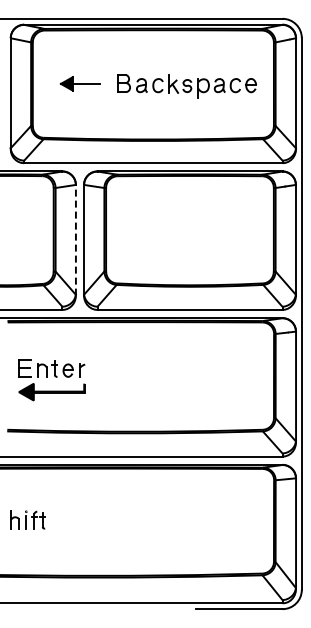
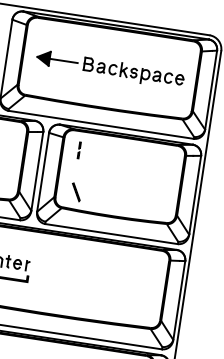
part: (80, 83) -> (57, 59), size x1.43
line: (128, 201) -> (79, 149), added
line: (75, 239) -> (37, 171), dashed -> solid
line: (133, 259) -> (76, 191), added

